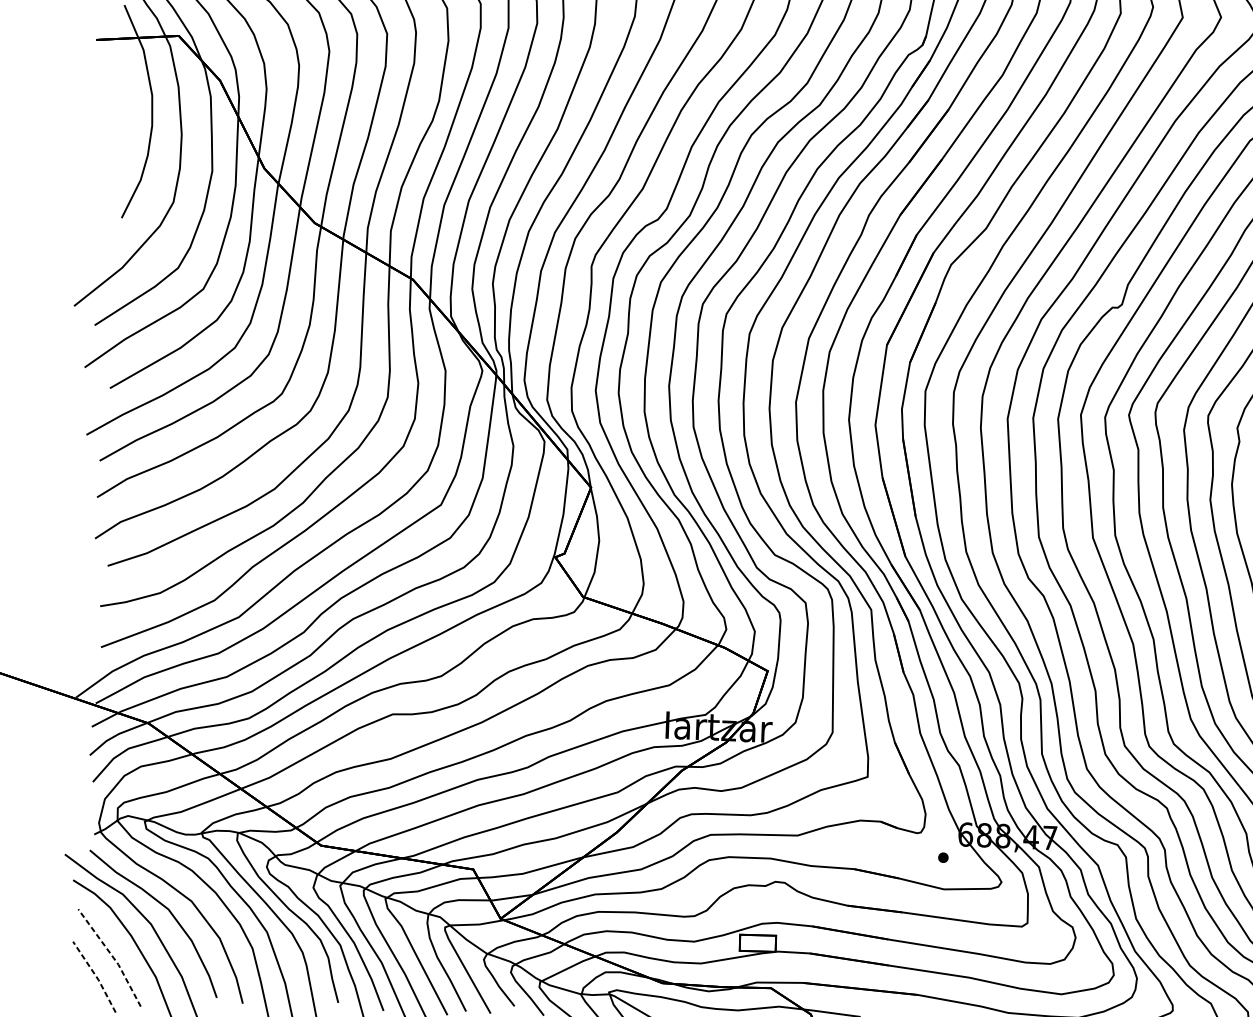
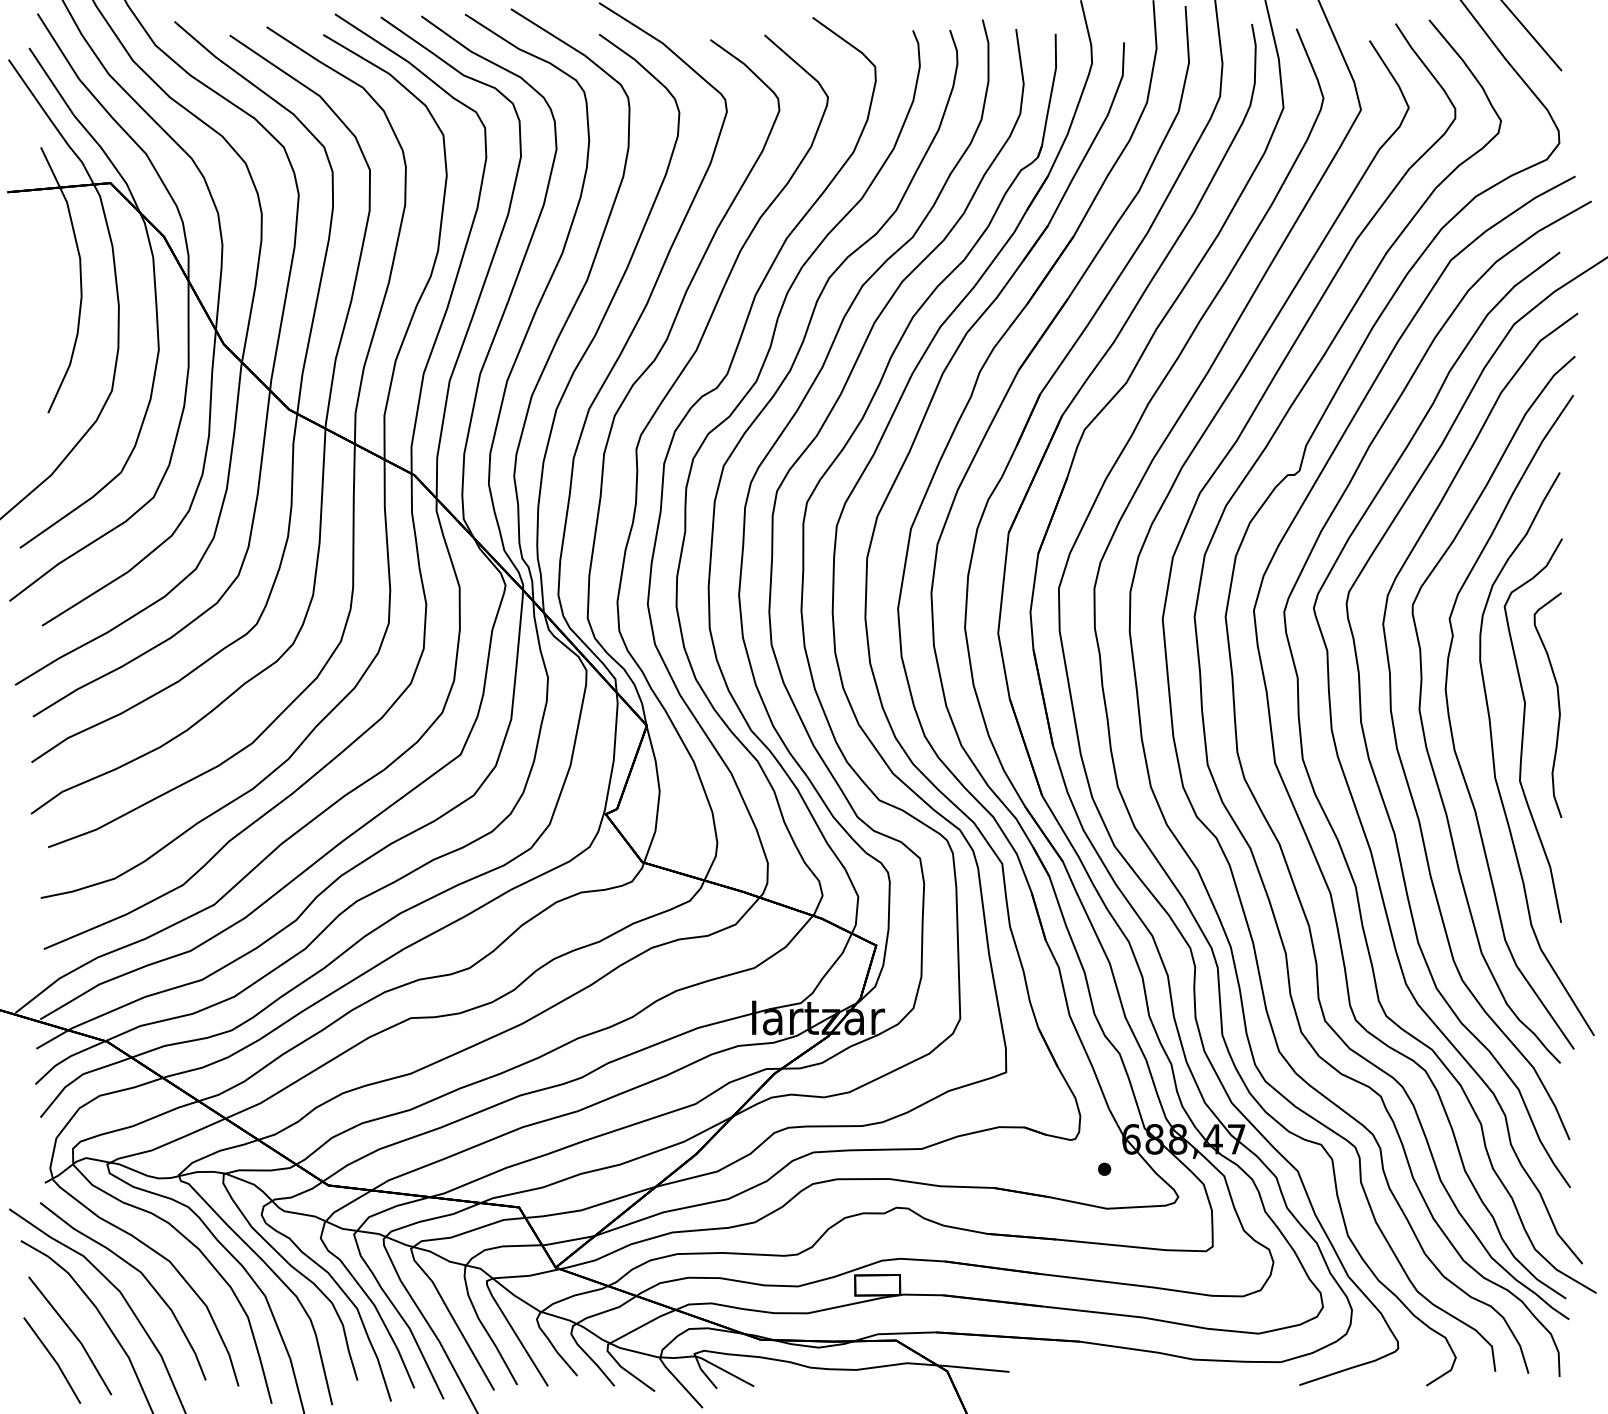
line: (112, 956) -> (73, 1333), dashed -> solid
line: (96, 976) -> (54, 1359), dashed -> solid

